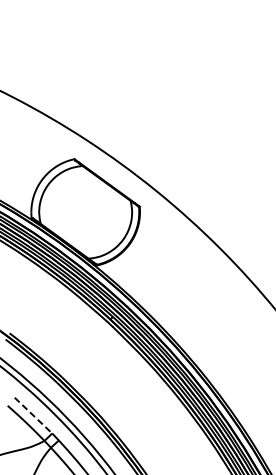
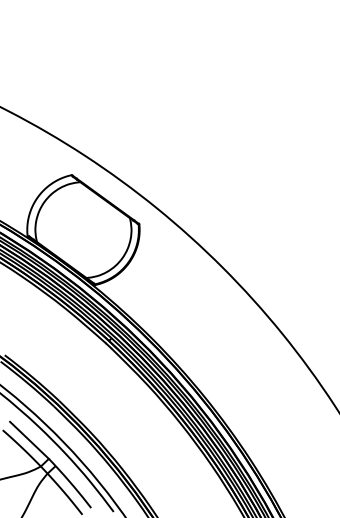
line: (33, 415) -> (29, 440), dashed -> solid

